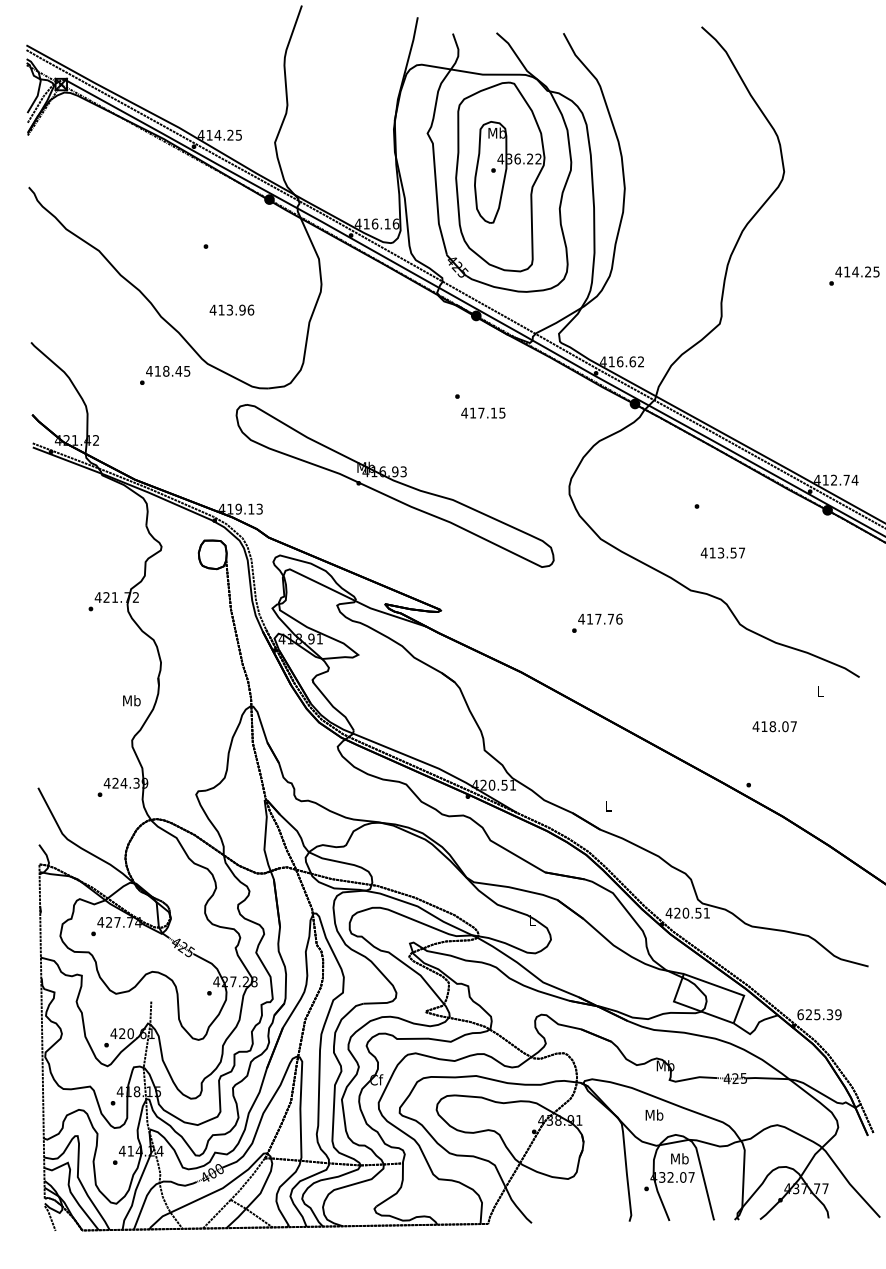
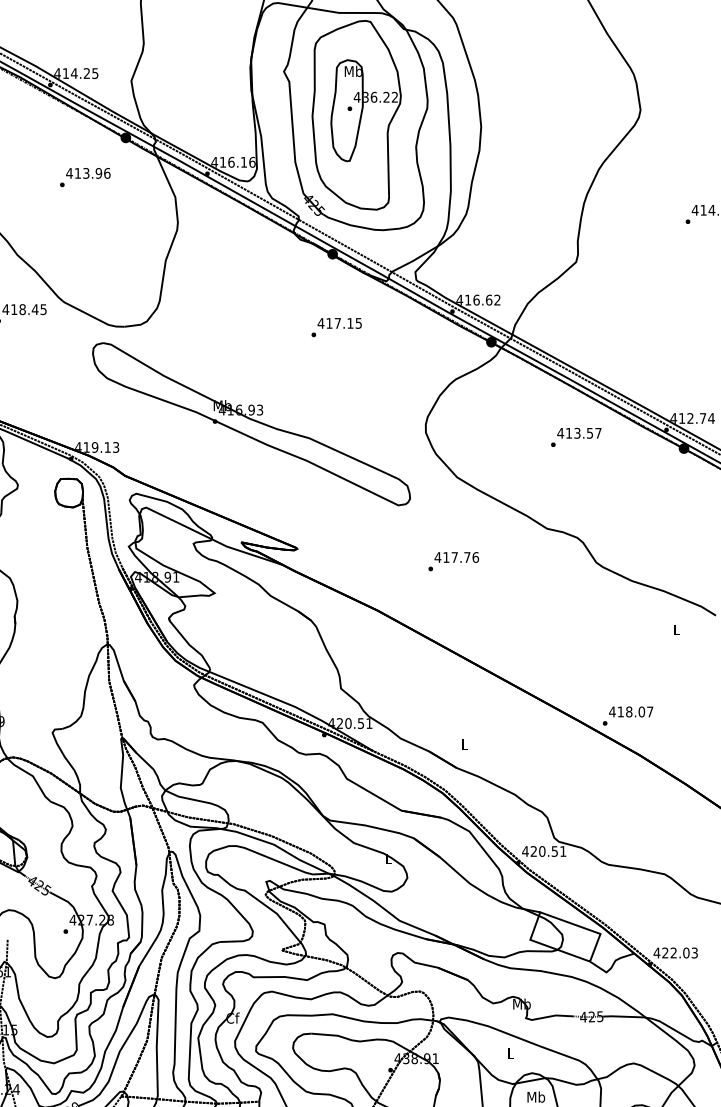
text: (231, 309) -> (87, 172), moved
text: (483, 412) -> (339, 322), moved
text: (722, 552) -> (578, 432), moved
text: (774, 726) -> (630, 711), moved
text: (819, 1014) -> (675, 952), 625.39 -> 422.03
text: (654, 1114) -> (510, 1052), Mb -> L

